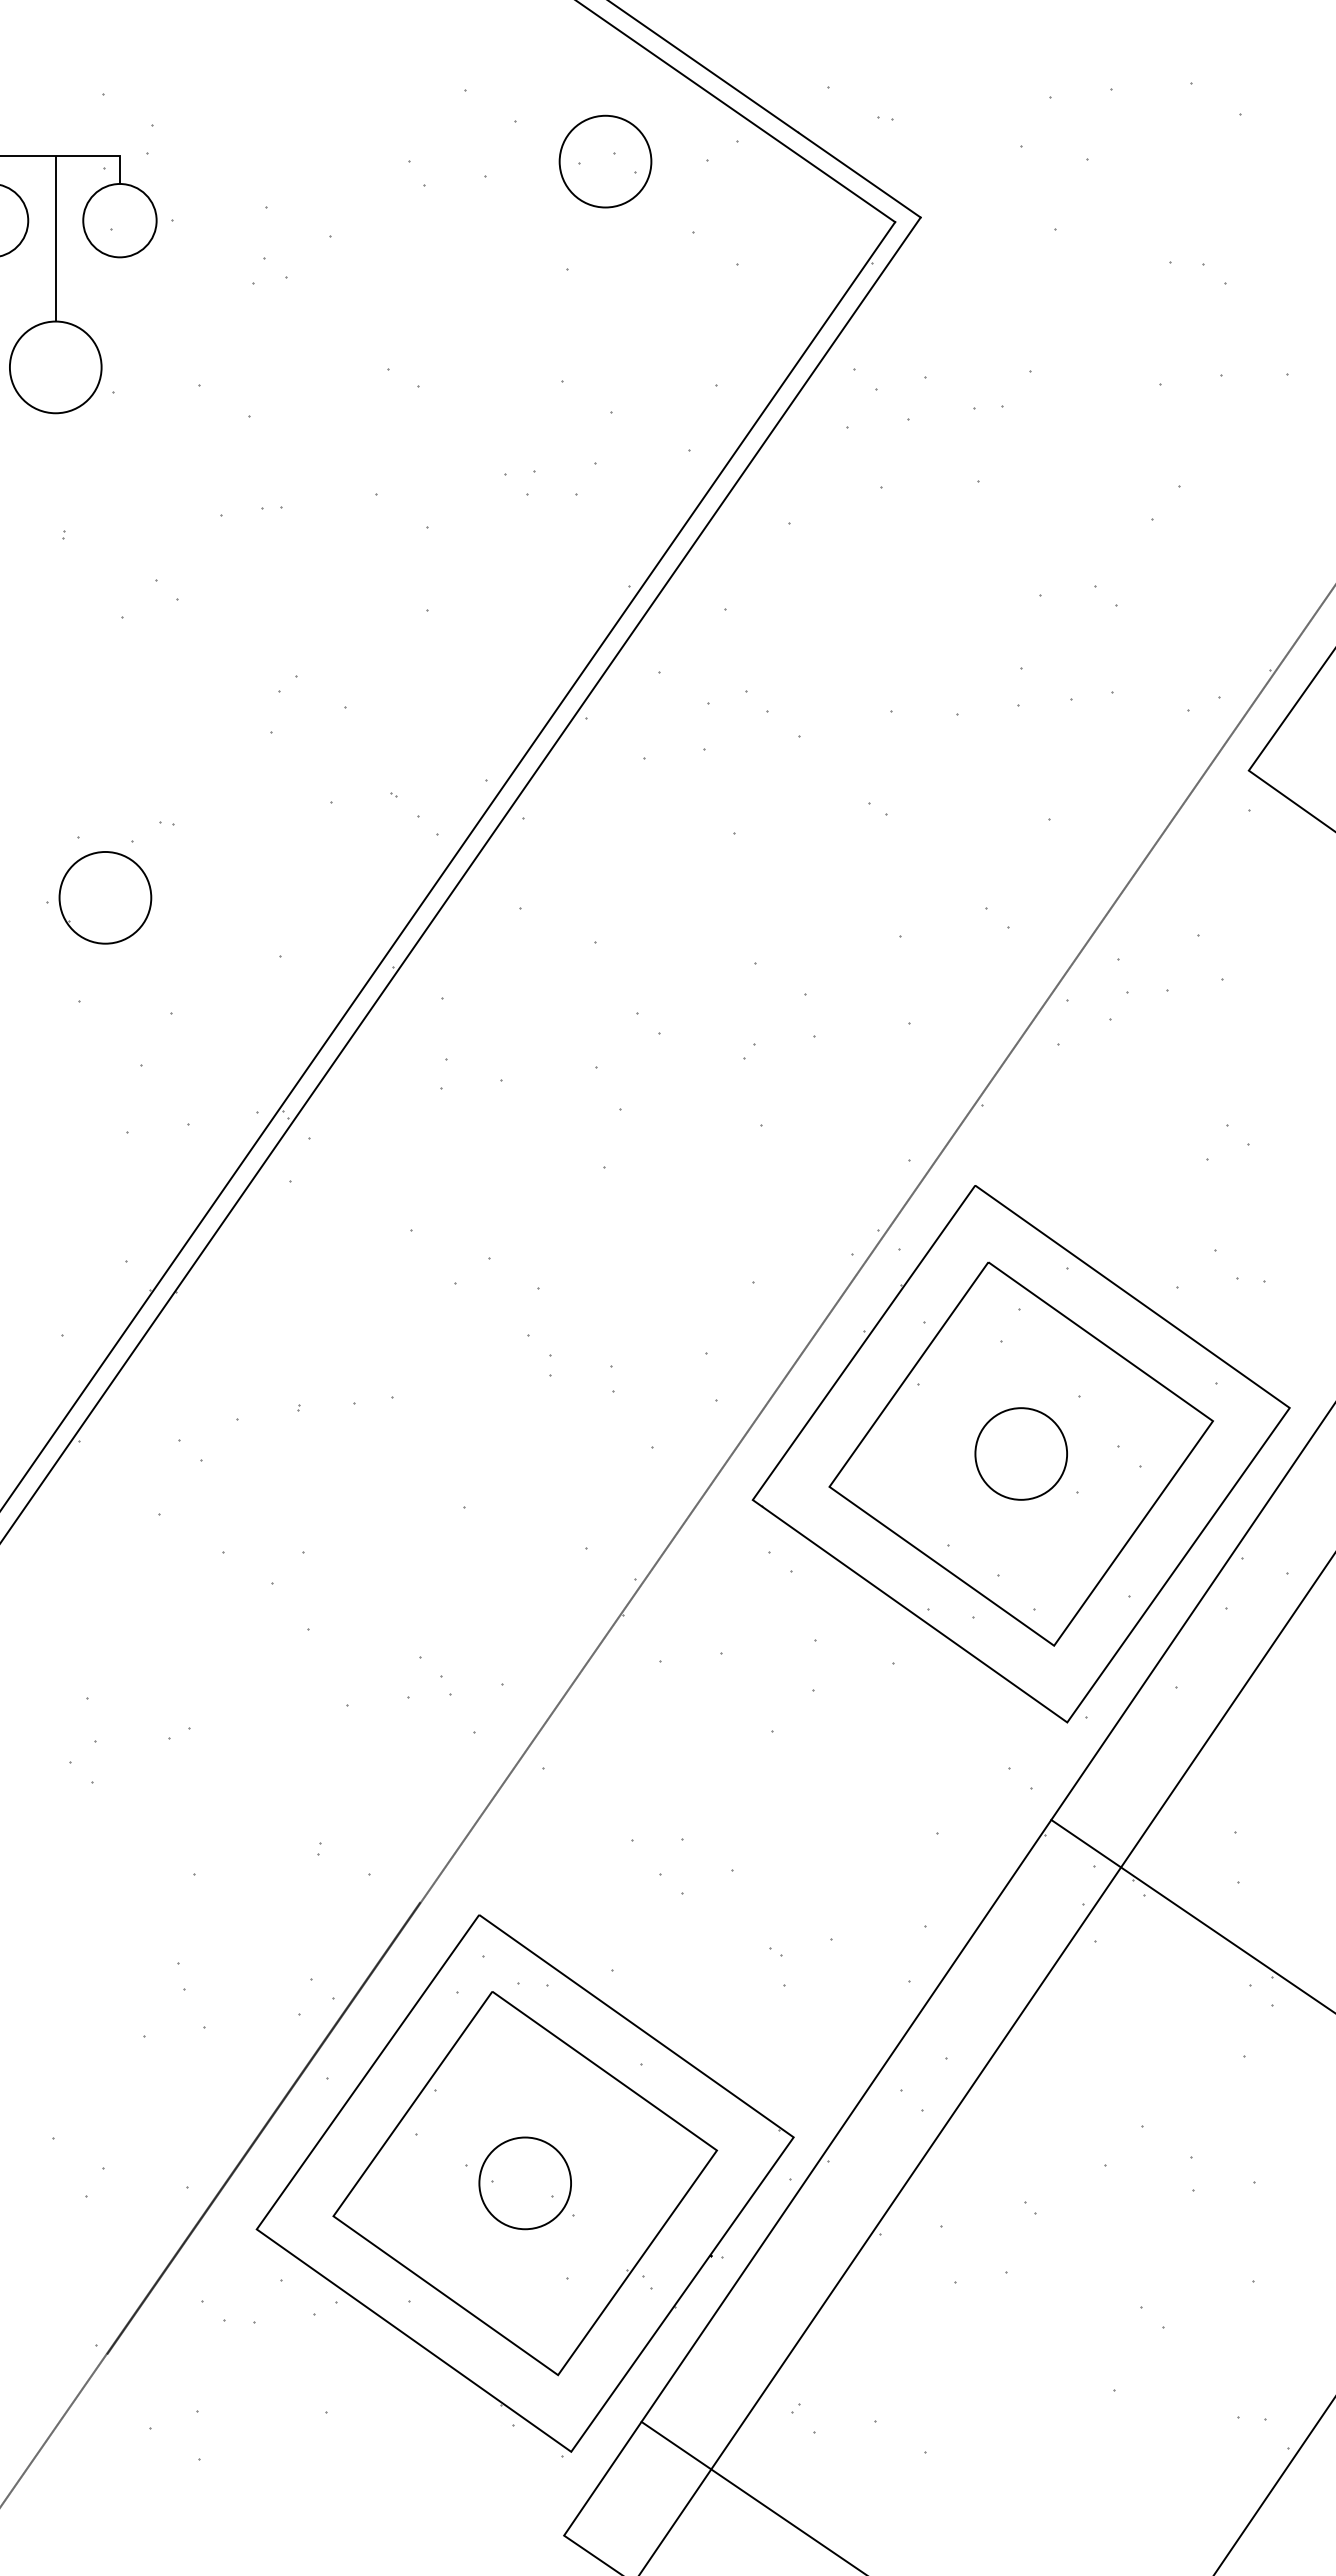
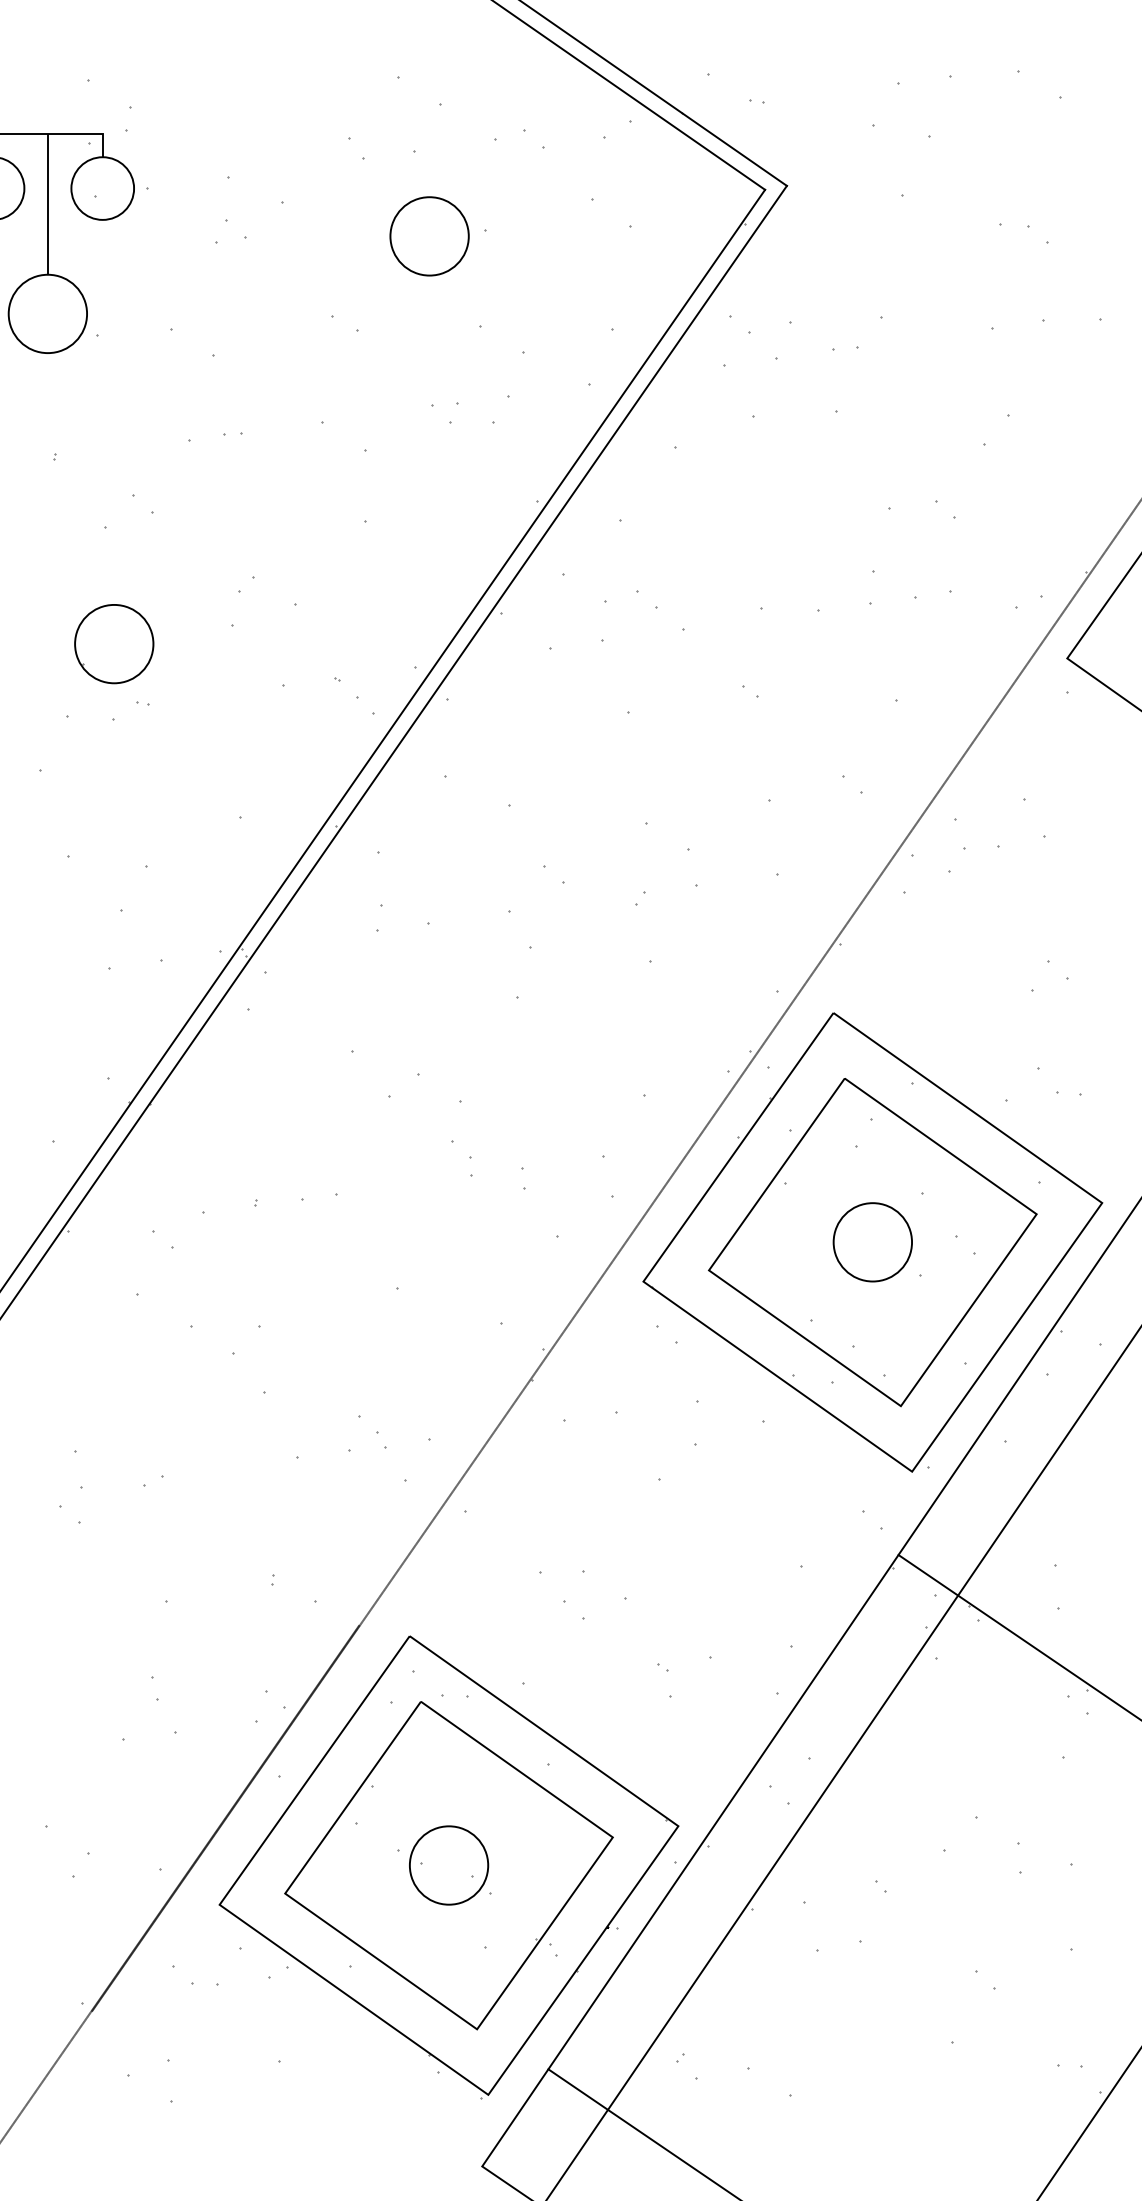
part: (605, 161) -> (429, 236), moved
part: (105, 897) -> (114, 643), moved

